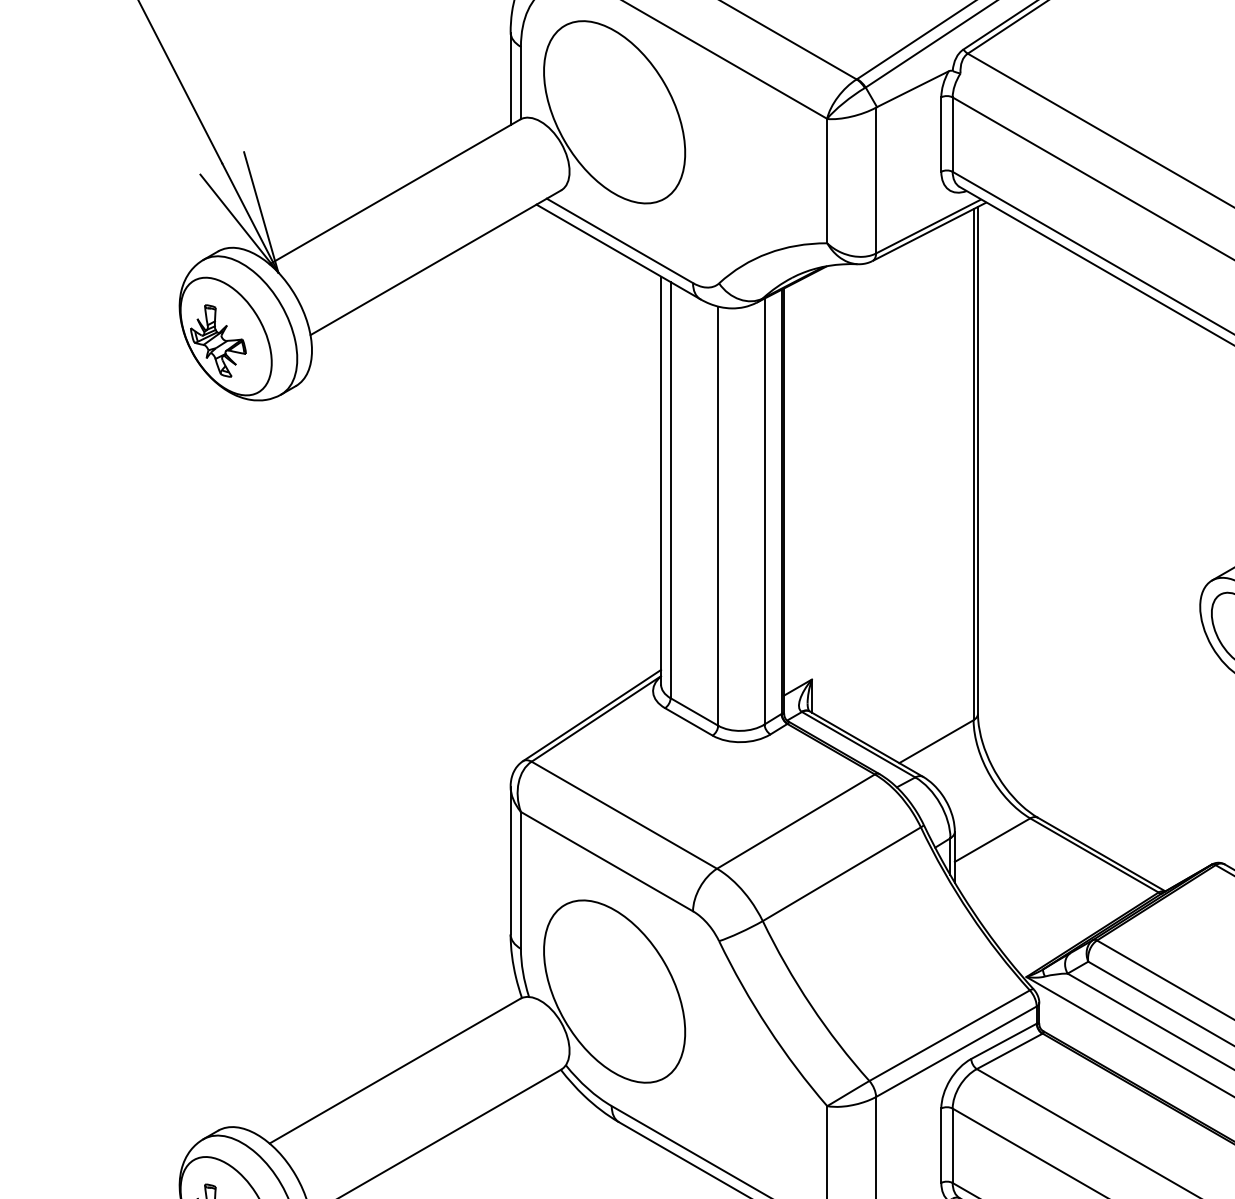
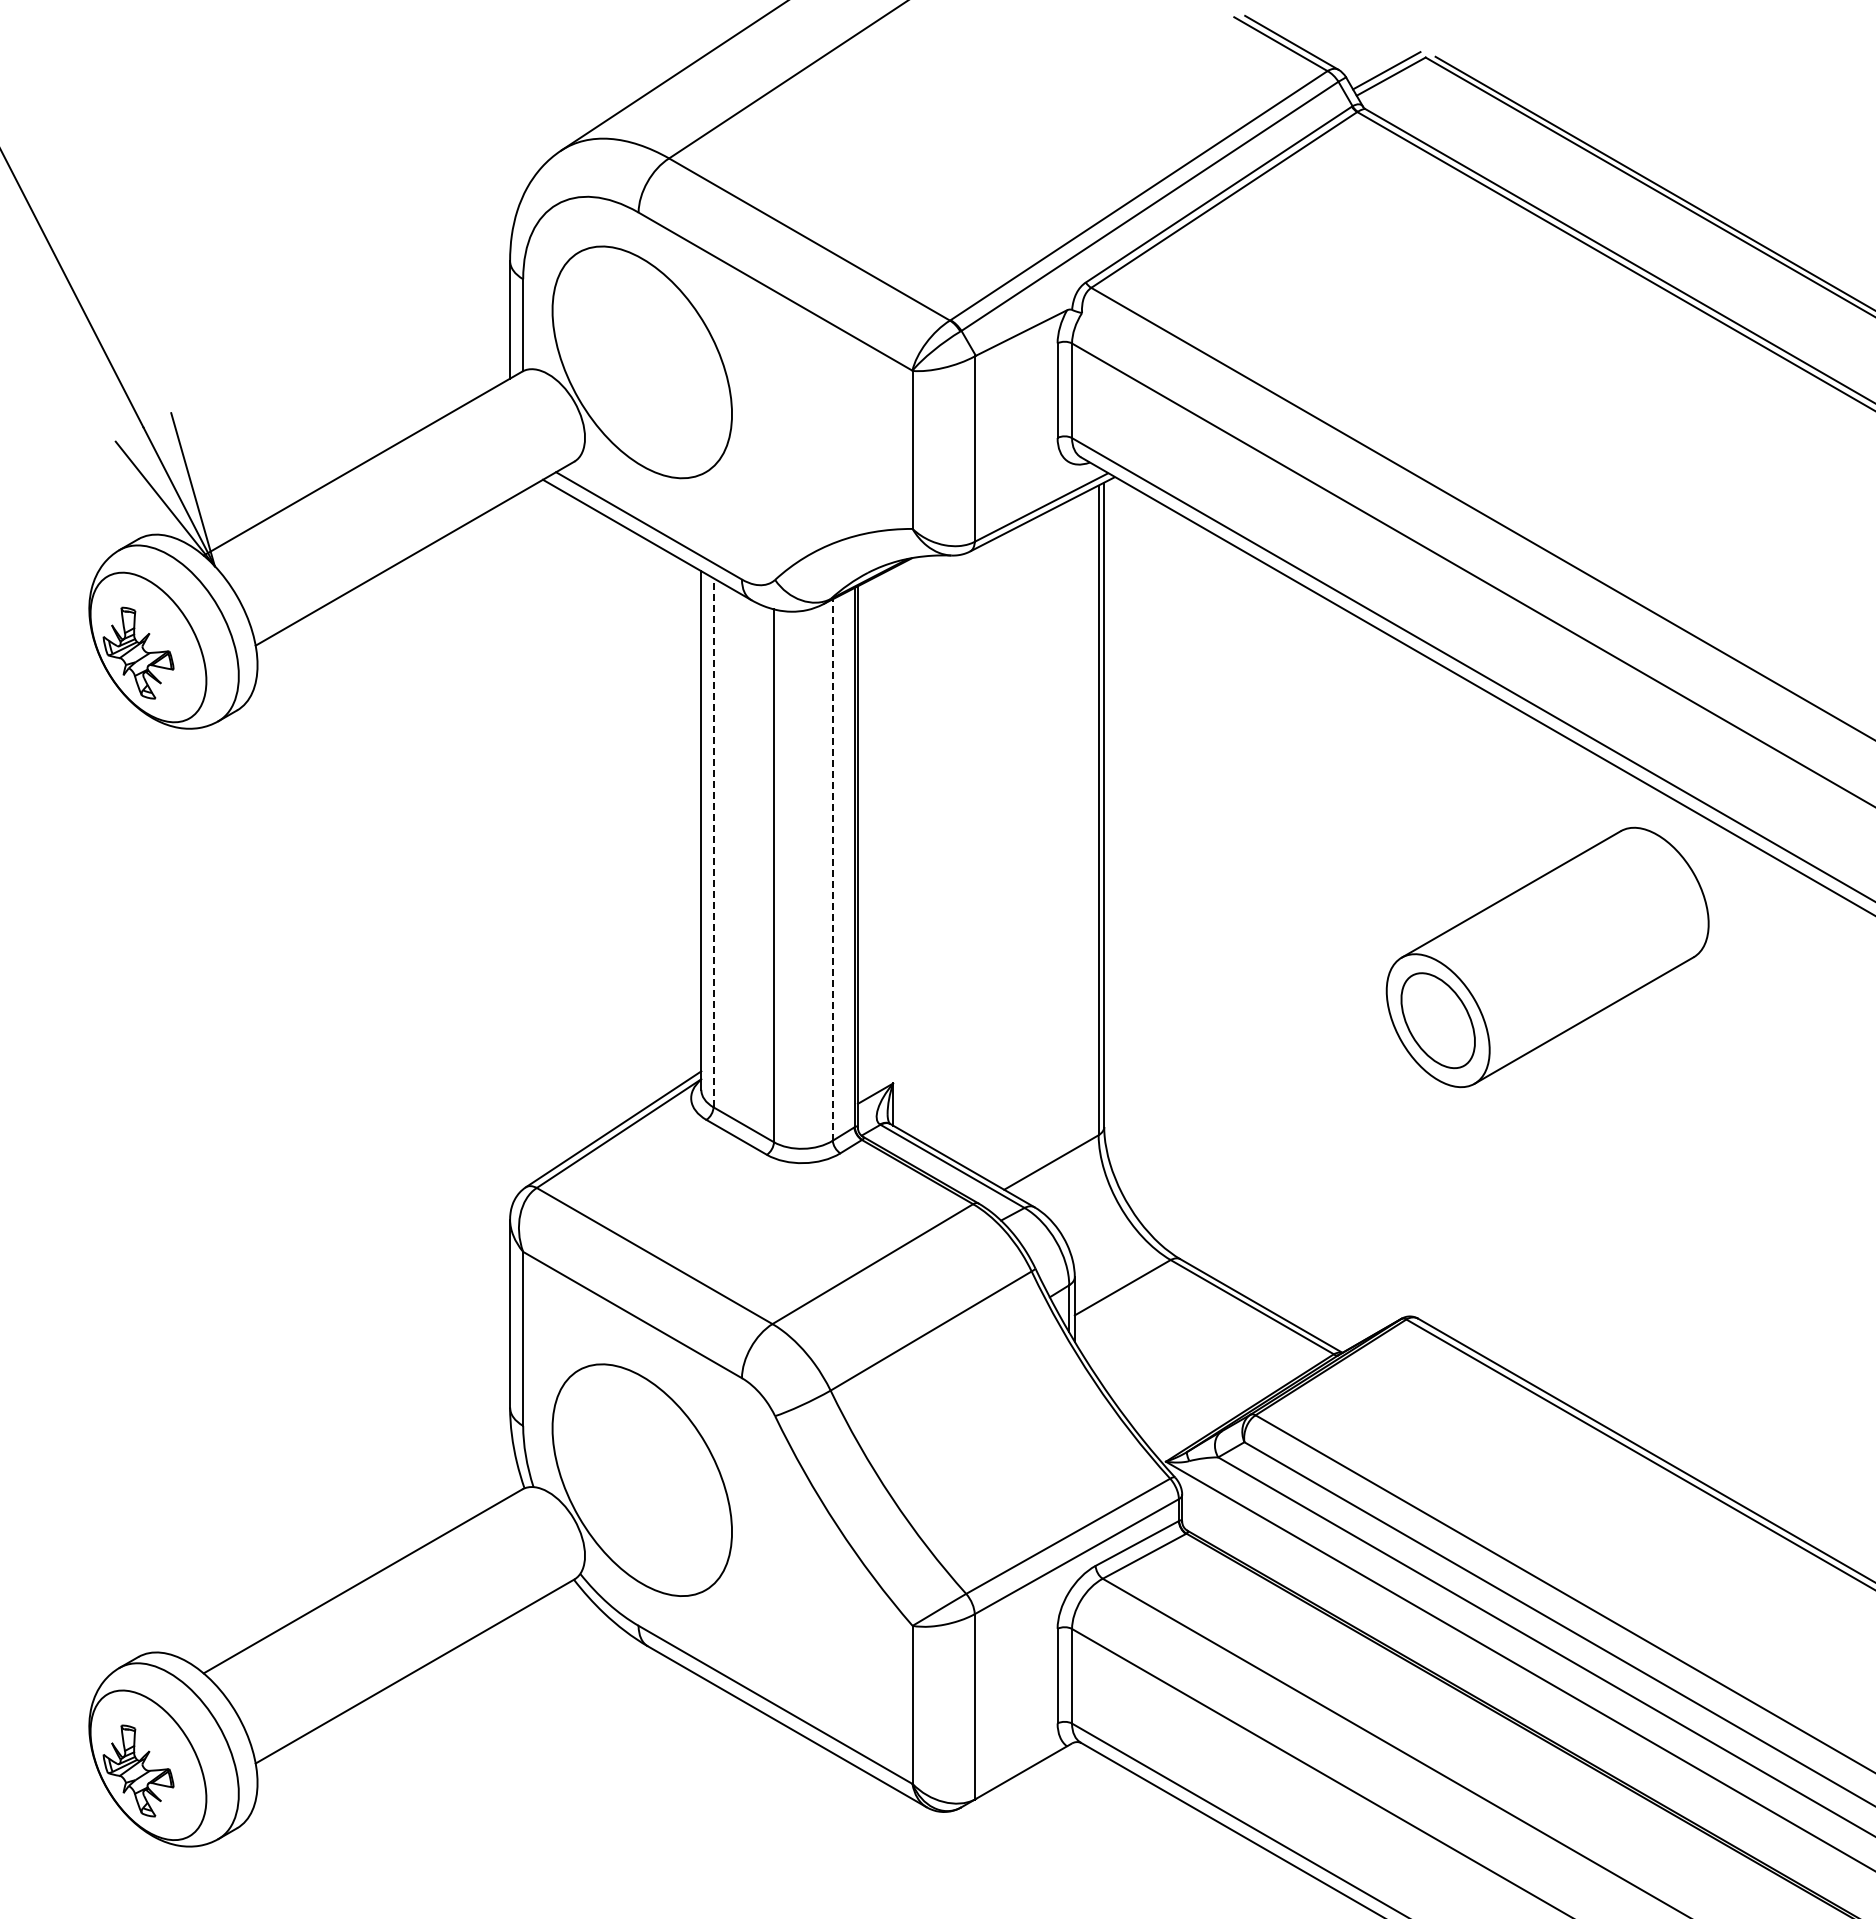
line: (670, 489) -> (713, 842), solid -> dashed
line: (764, 511) -> (832, 870), solid -> dashed

